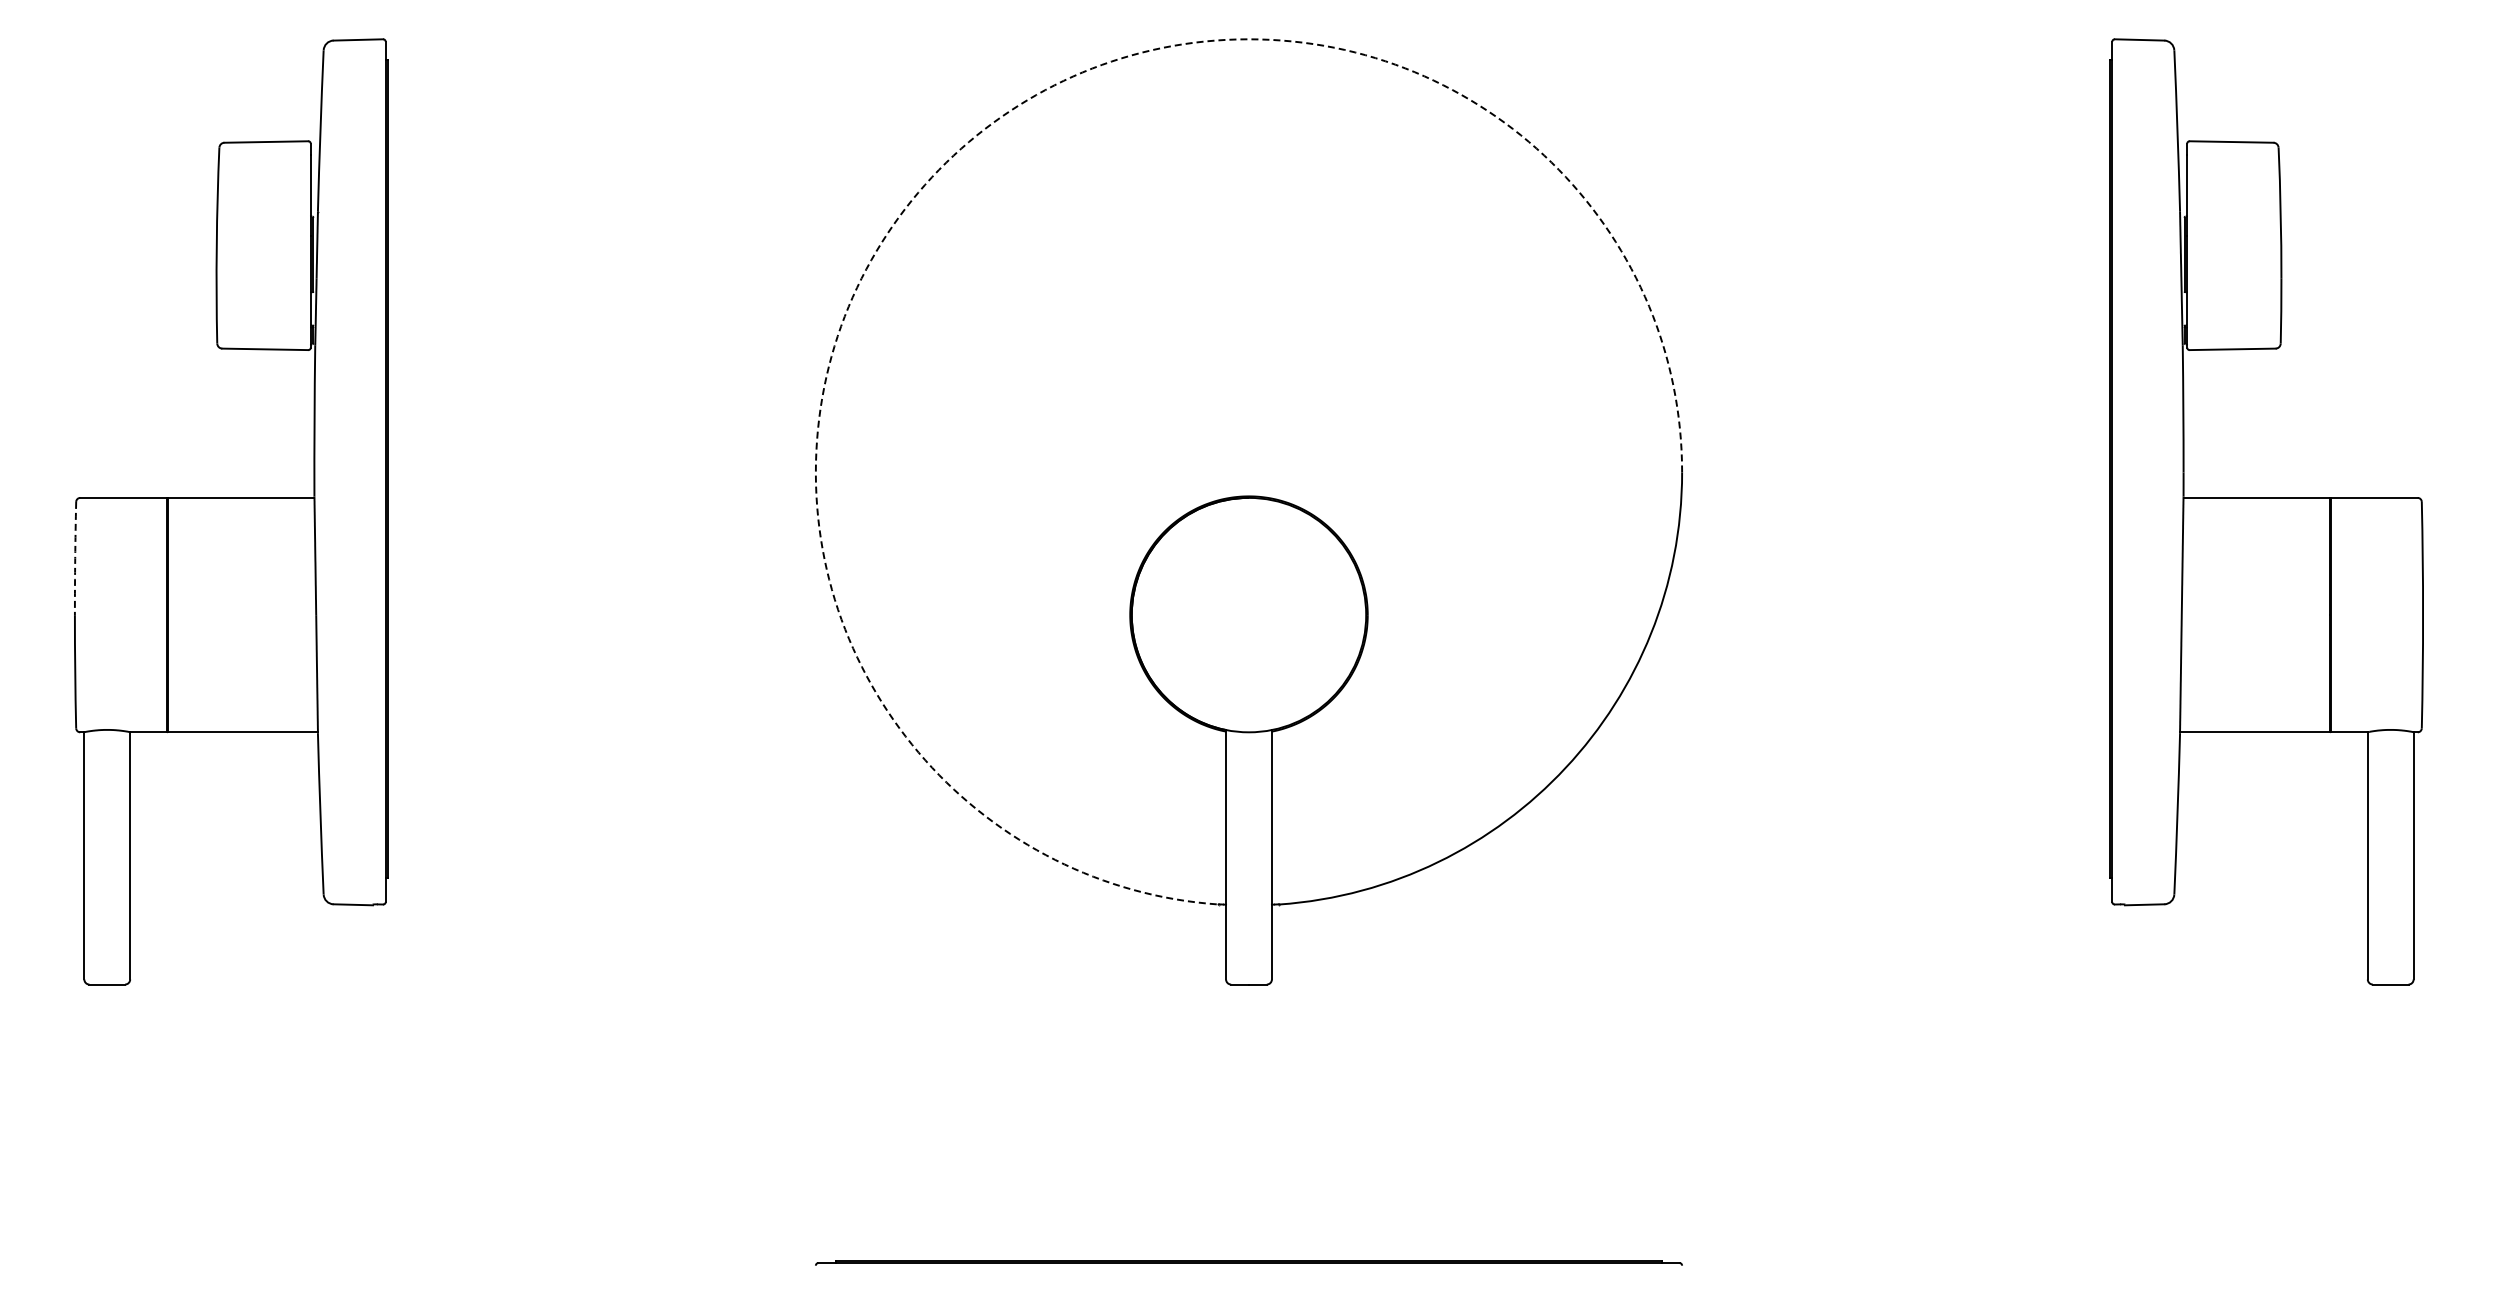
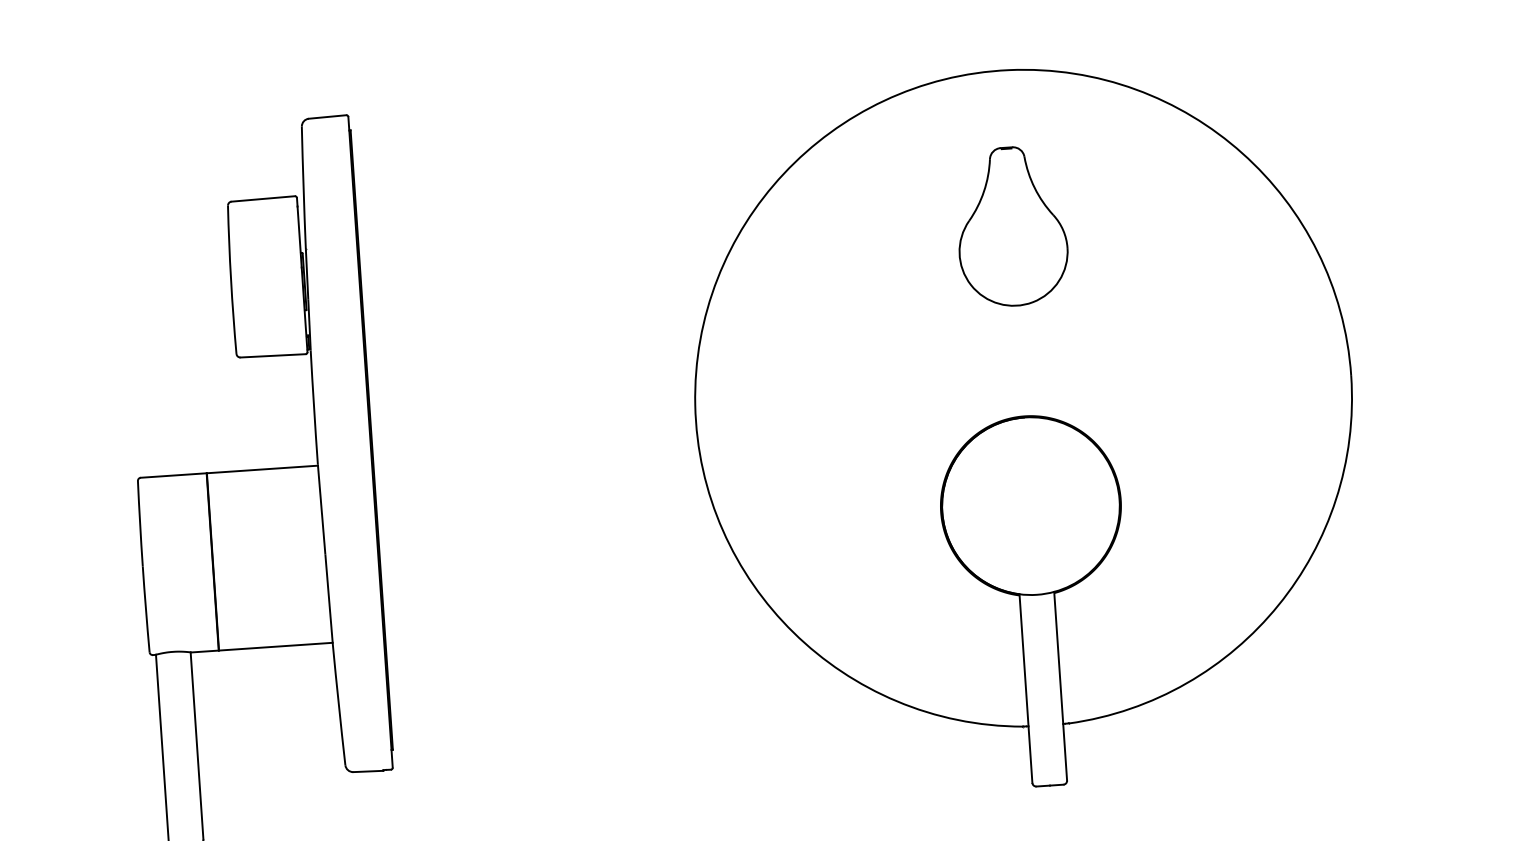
arc: (953, 155) -> (783, 173), dashed -> solid
part: (1248, 245) -> (1011, 226), added
arc: (75, 558) -> (140, 523), dashed -> solid

